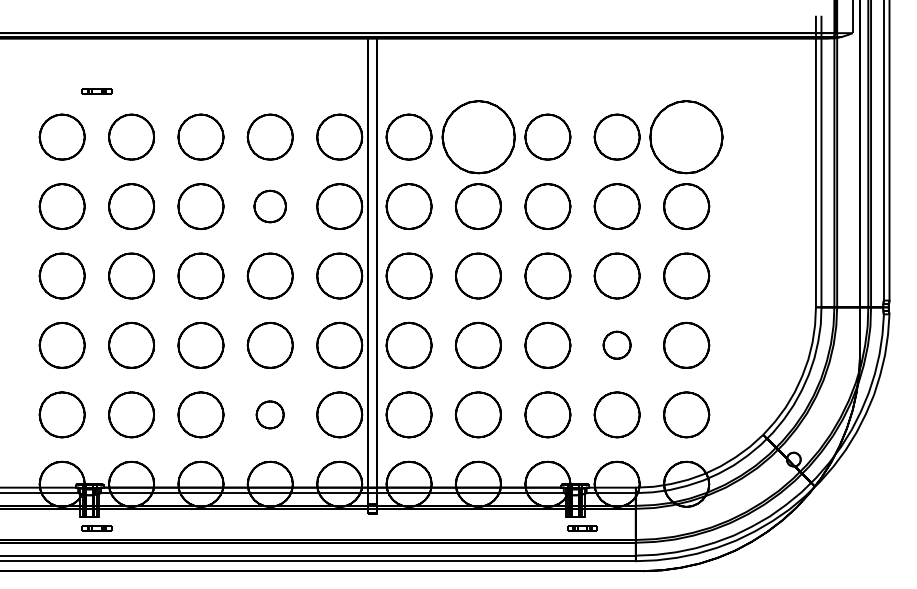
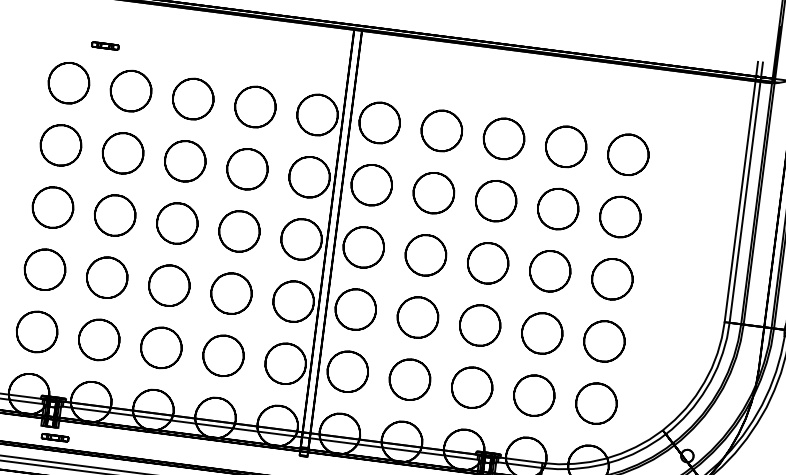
part: (477, 136) -> (441, 130), size x0.62
part: (686, 136) -> (628, 154), size x0.62
part: (269, 206) -> (246, 169), size x1.43
part: (616, 344) -> (541, 332), size x1.67
part: (269, 414) -> (222, 355), size x1.67

